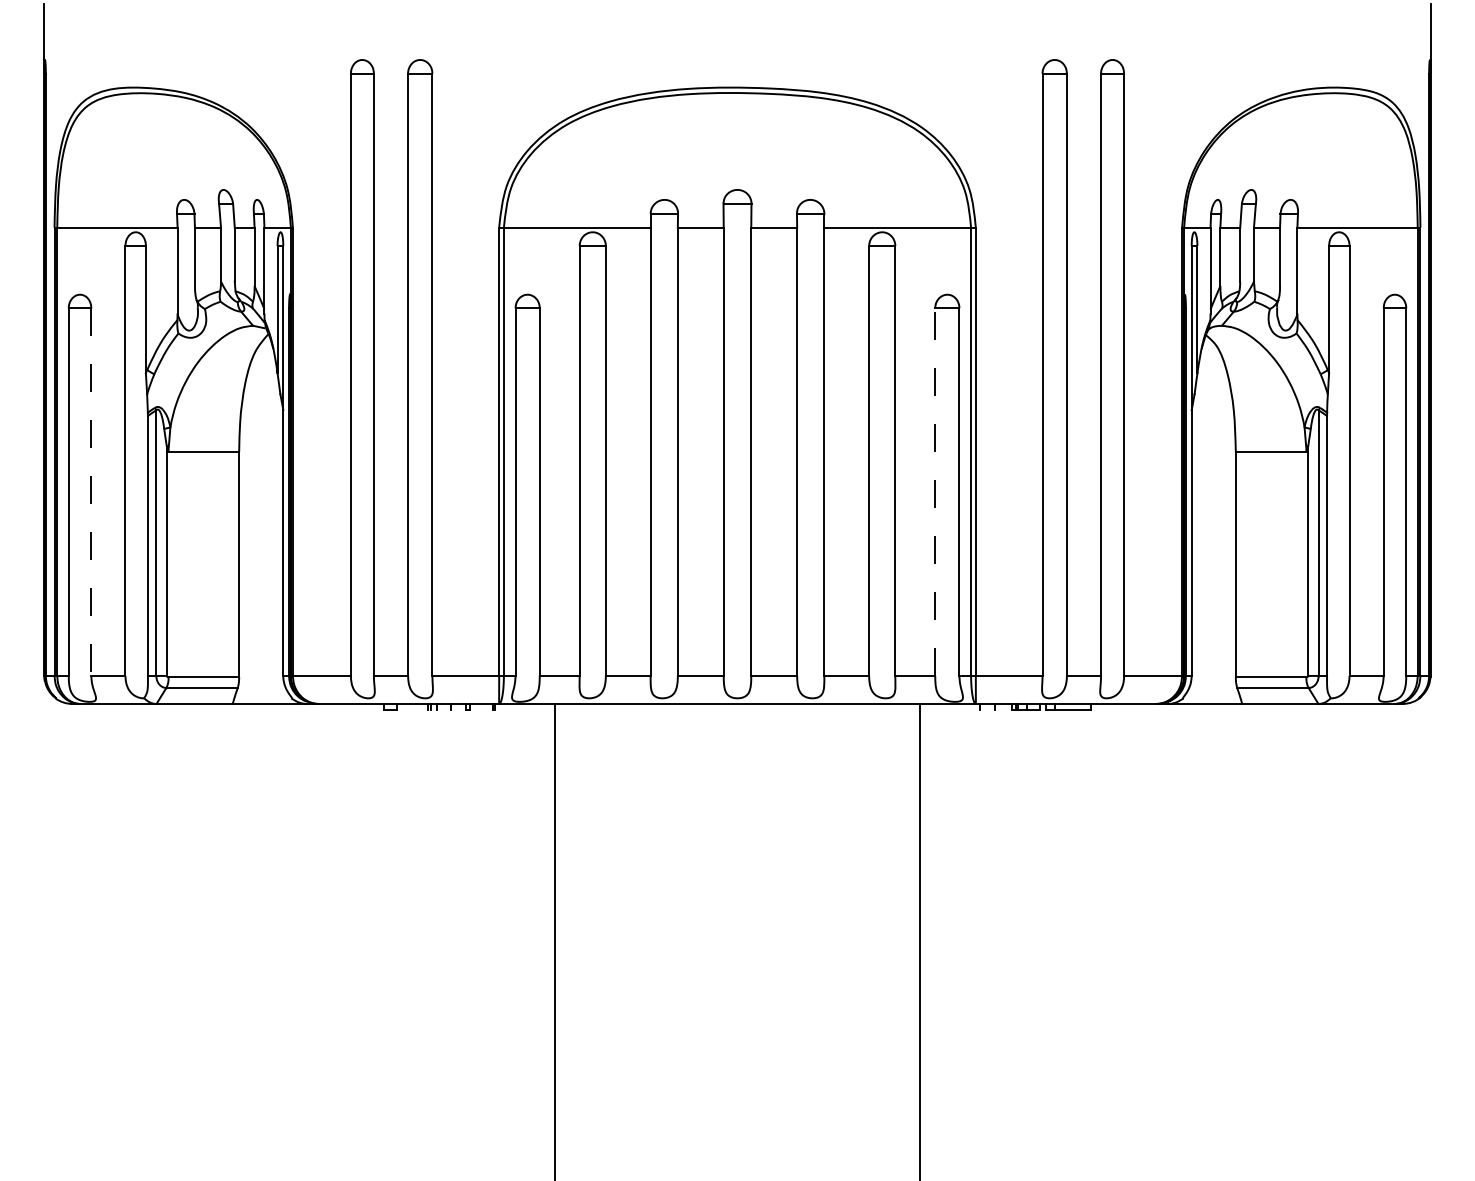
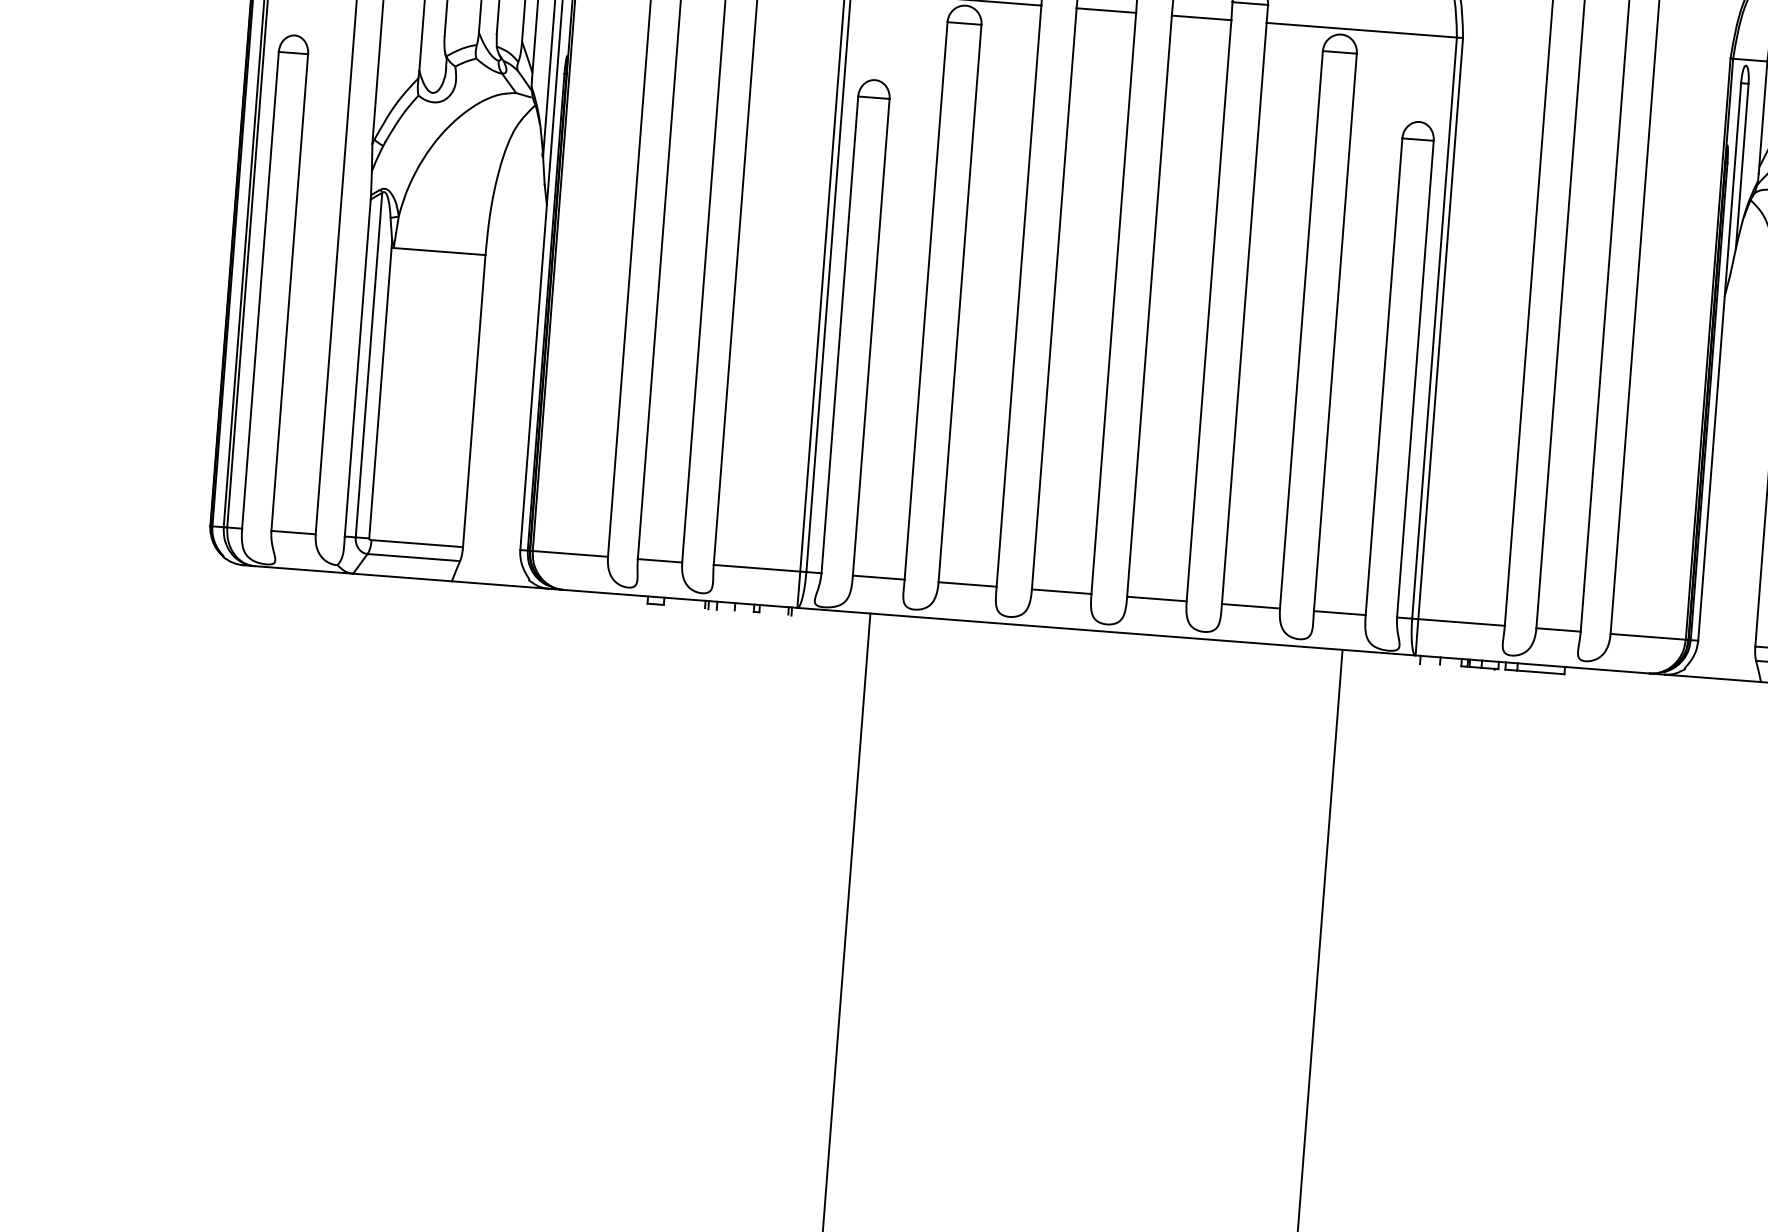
line: (91, 492) -> (289, 293), dashed -> solid
line: (935, 492) -> (1384, 377), dashed -> solid

